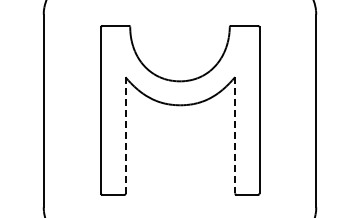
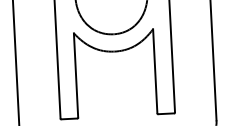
line: (125, 135) -> (75, 75), dashed -> solid
line: (235, 135) -> (155, 71), dashed -> solid

